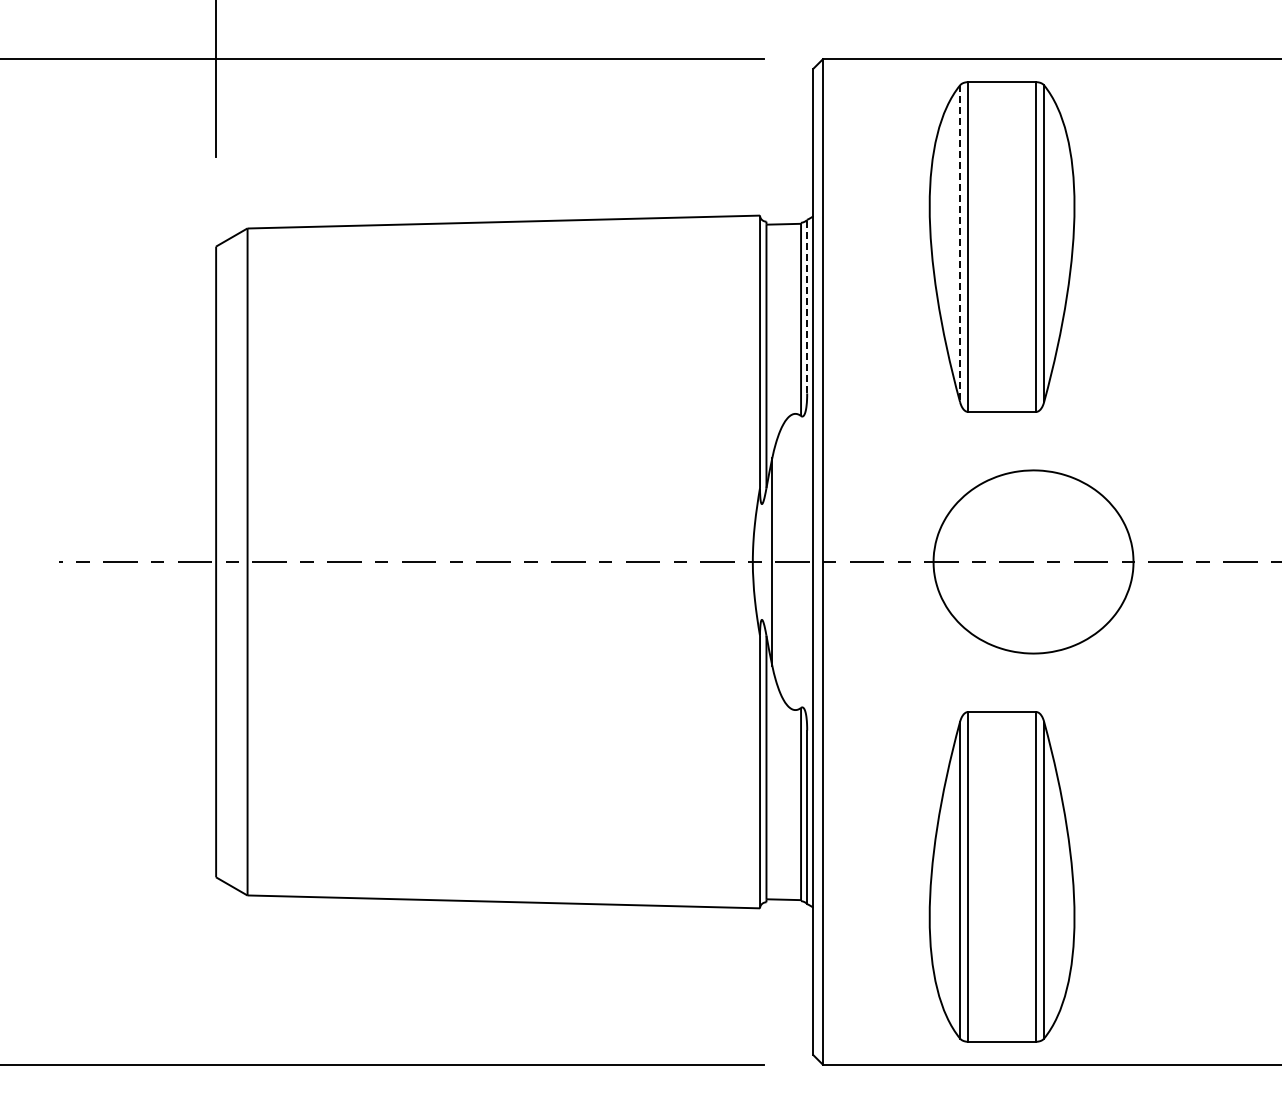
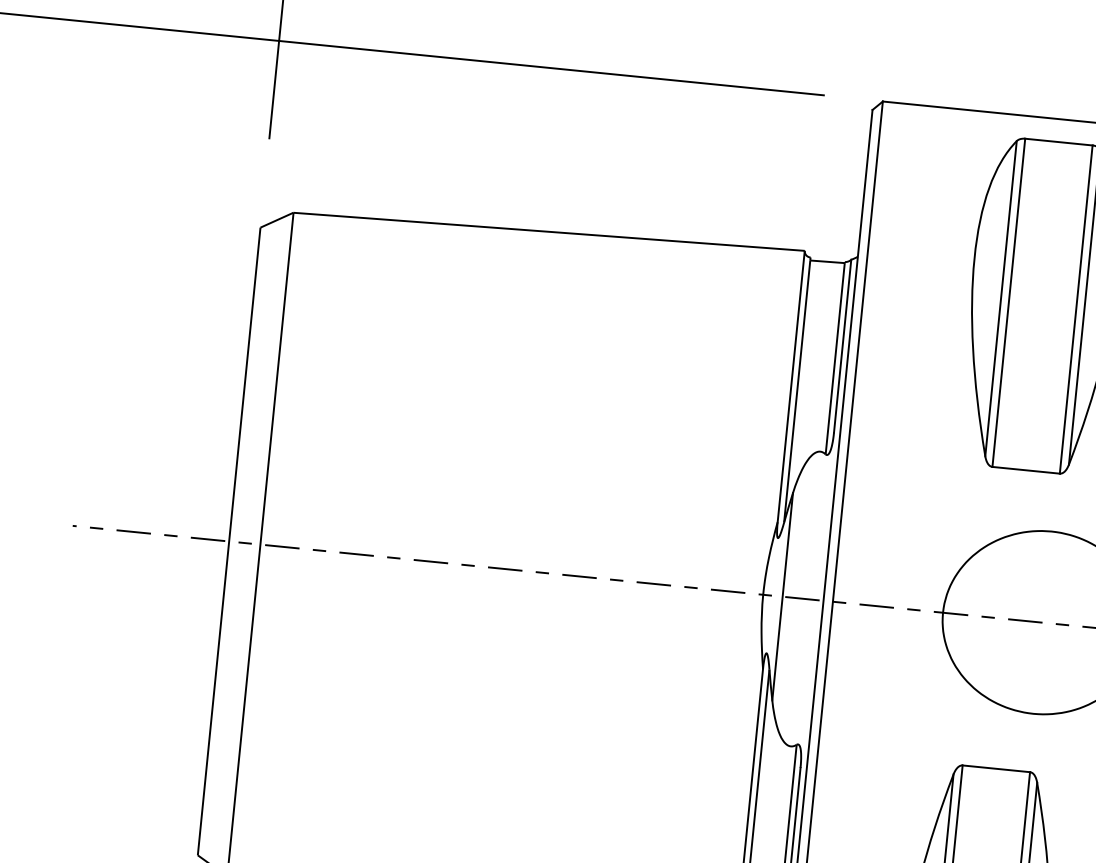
line: (960, 244) -> (1001, 299), dashed -> solid
line: (807, 306) -> (842, 346), dashed -> solid

